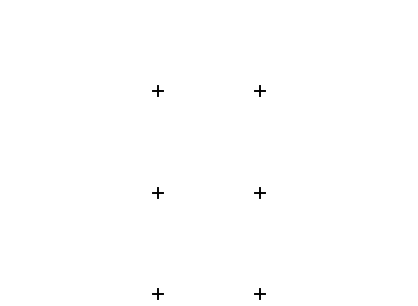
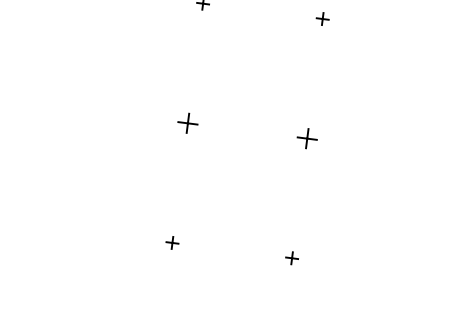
part: (157, 90) -> (187, 122), size x1.6
part: (259, 90) -> (307, 138), size x1.6

